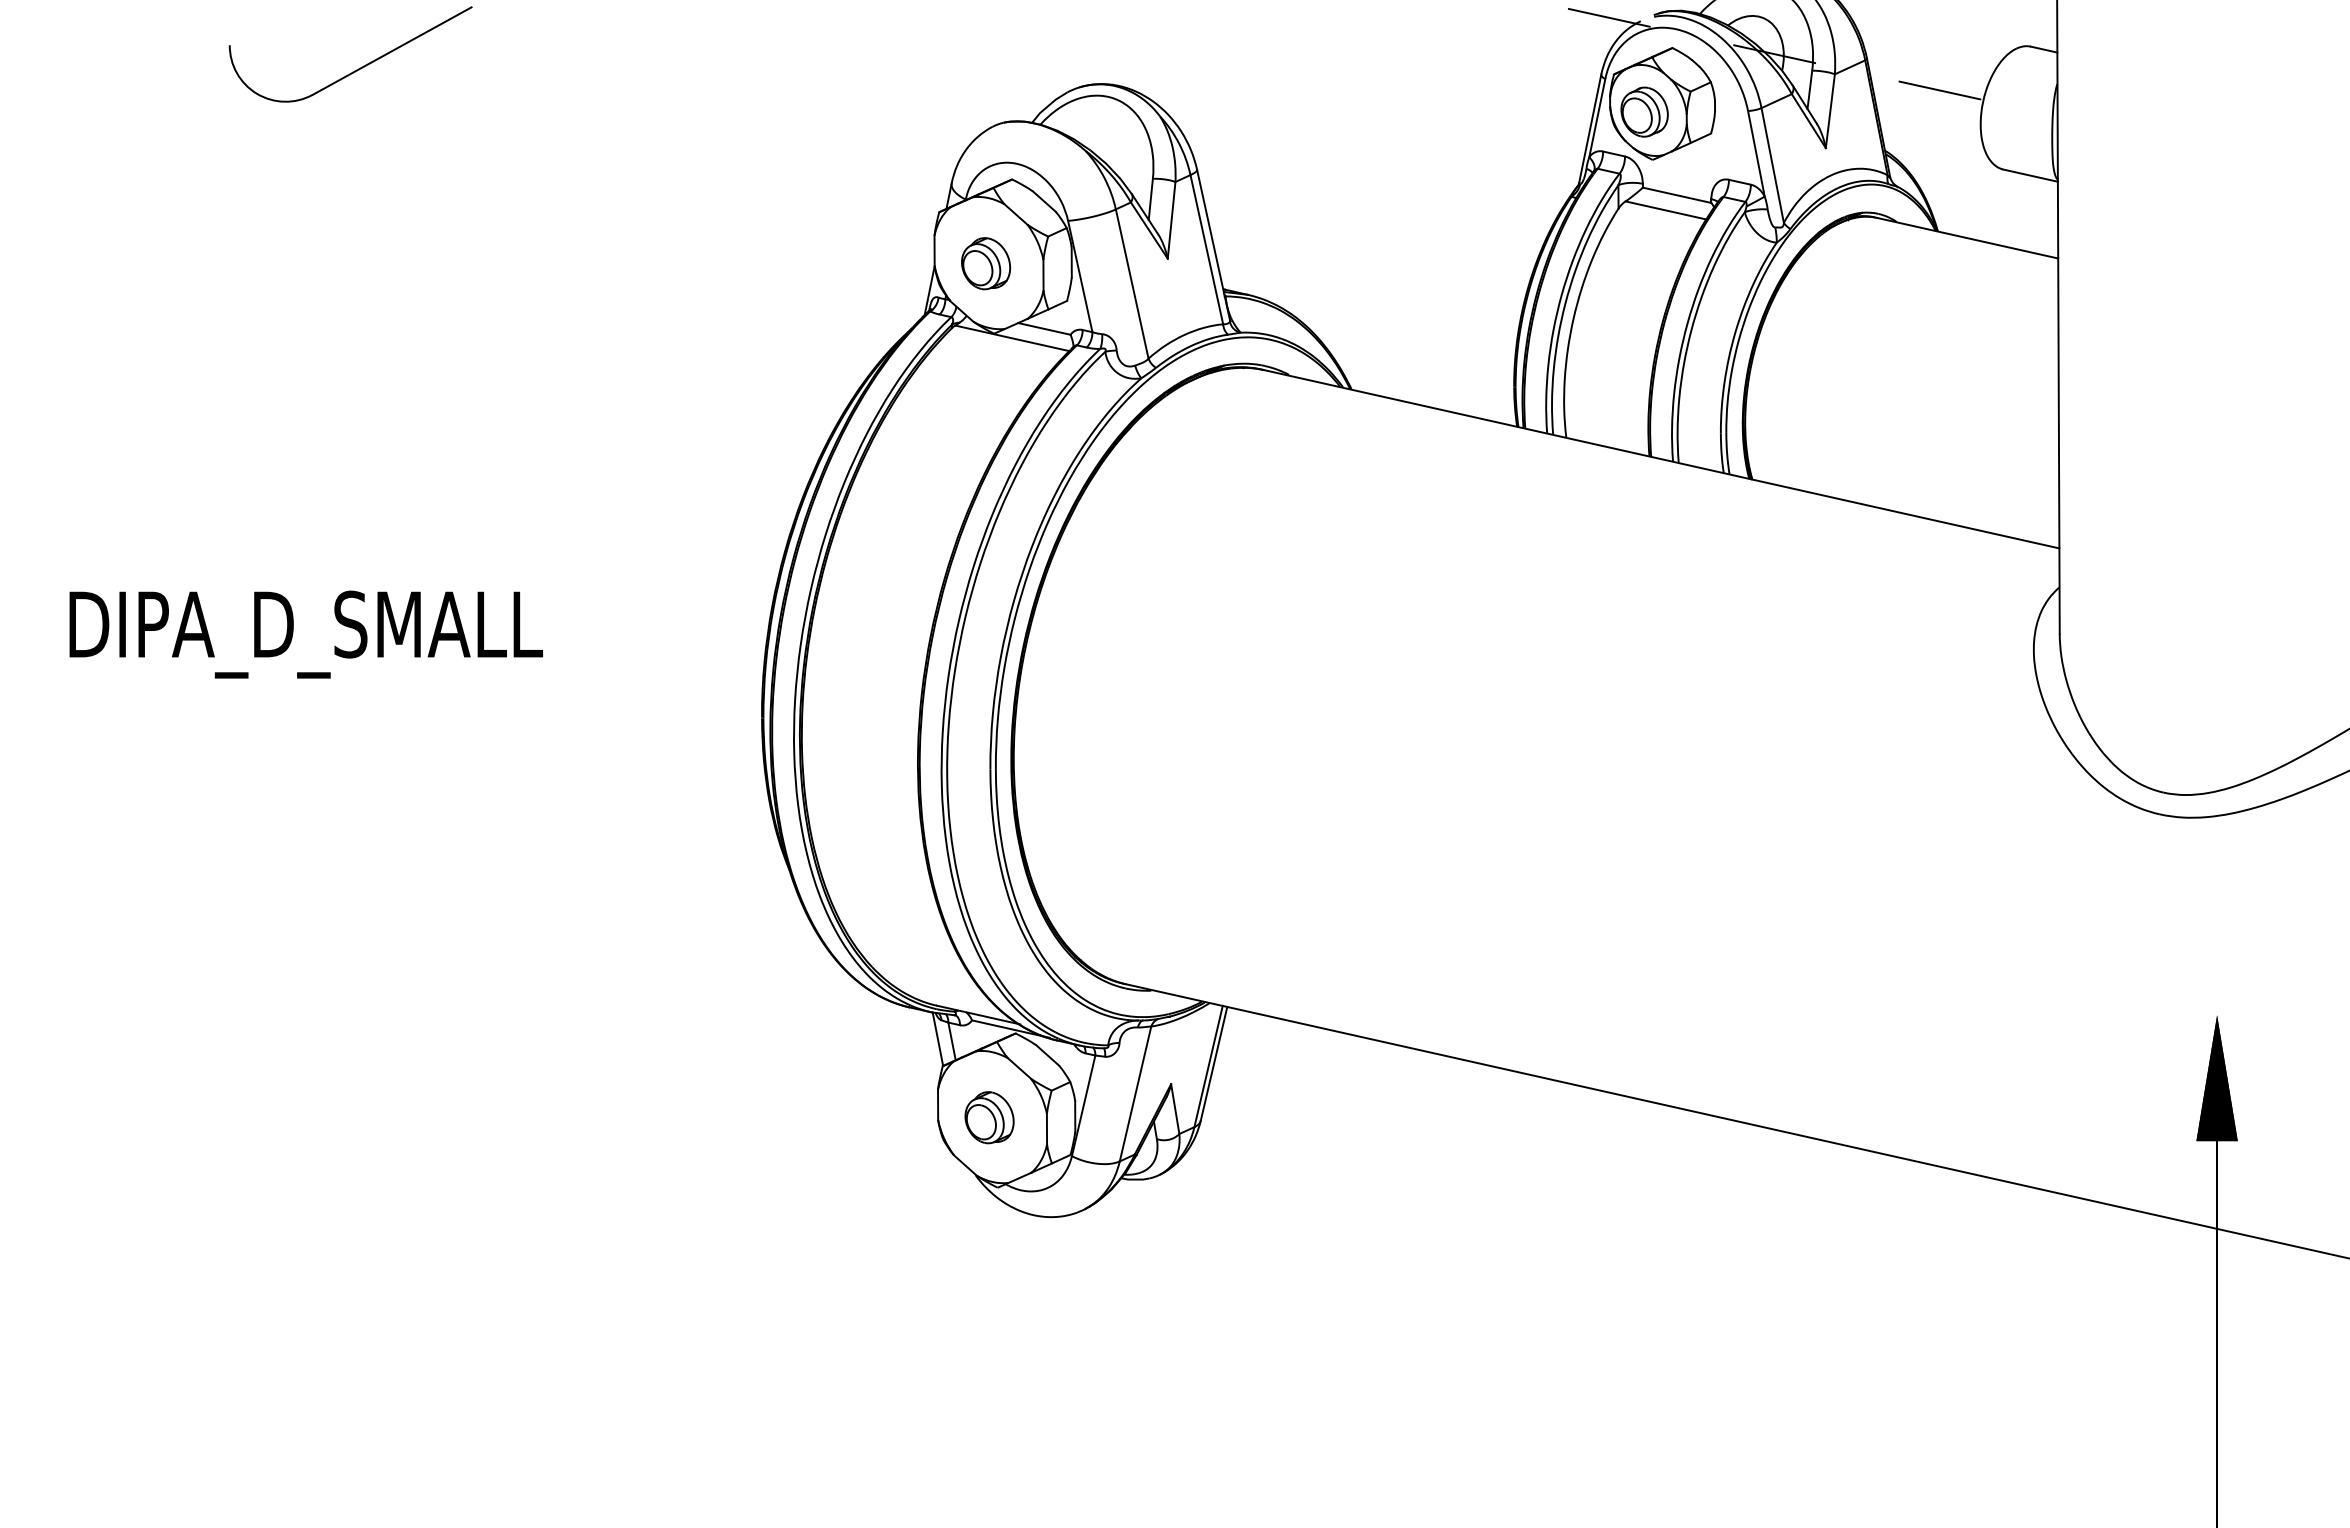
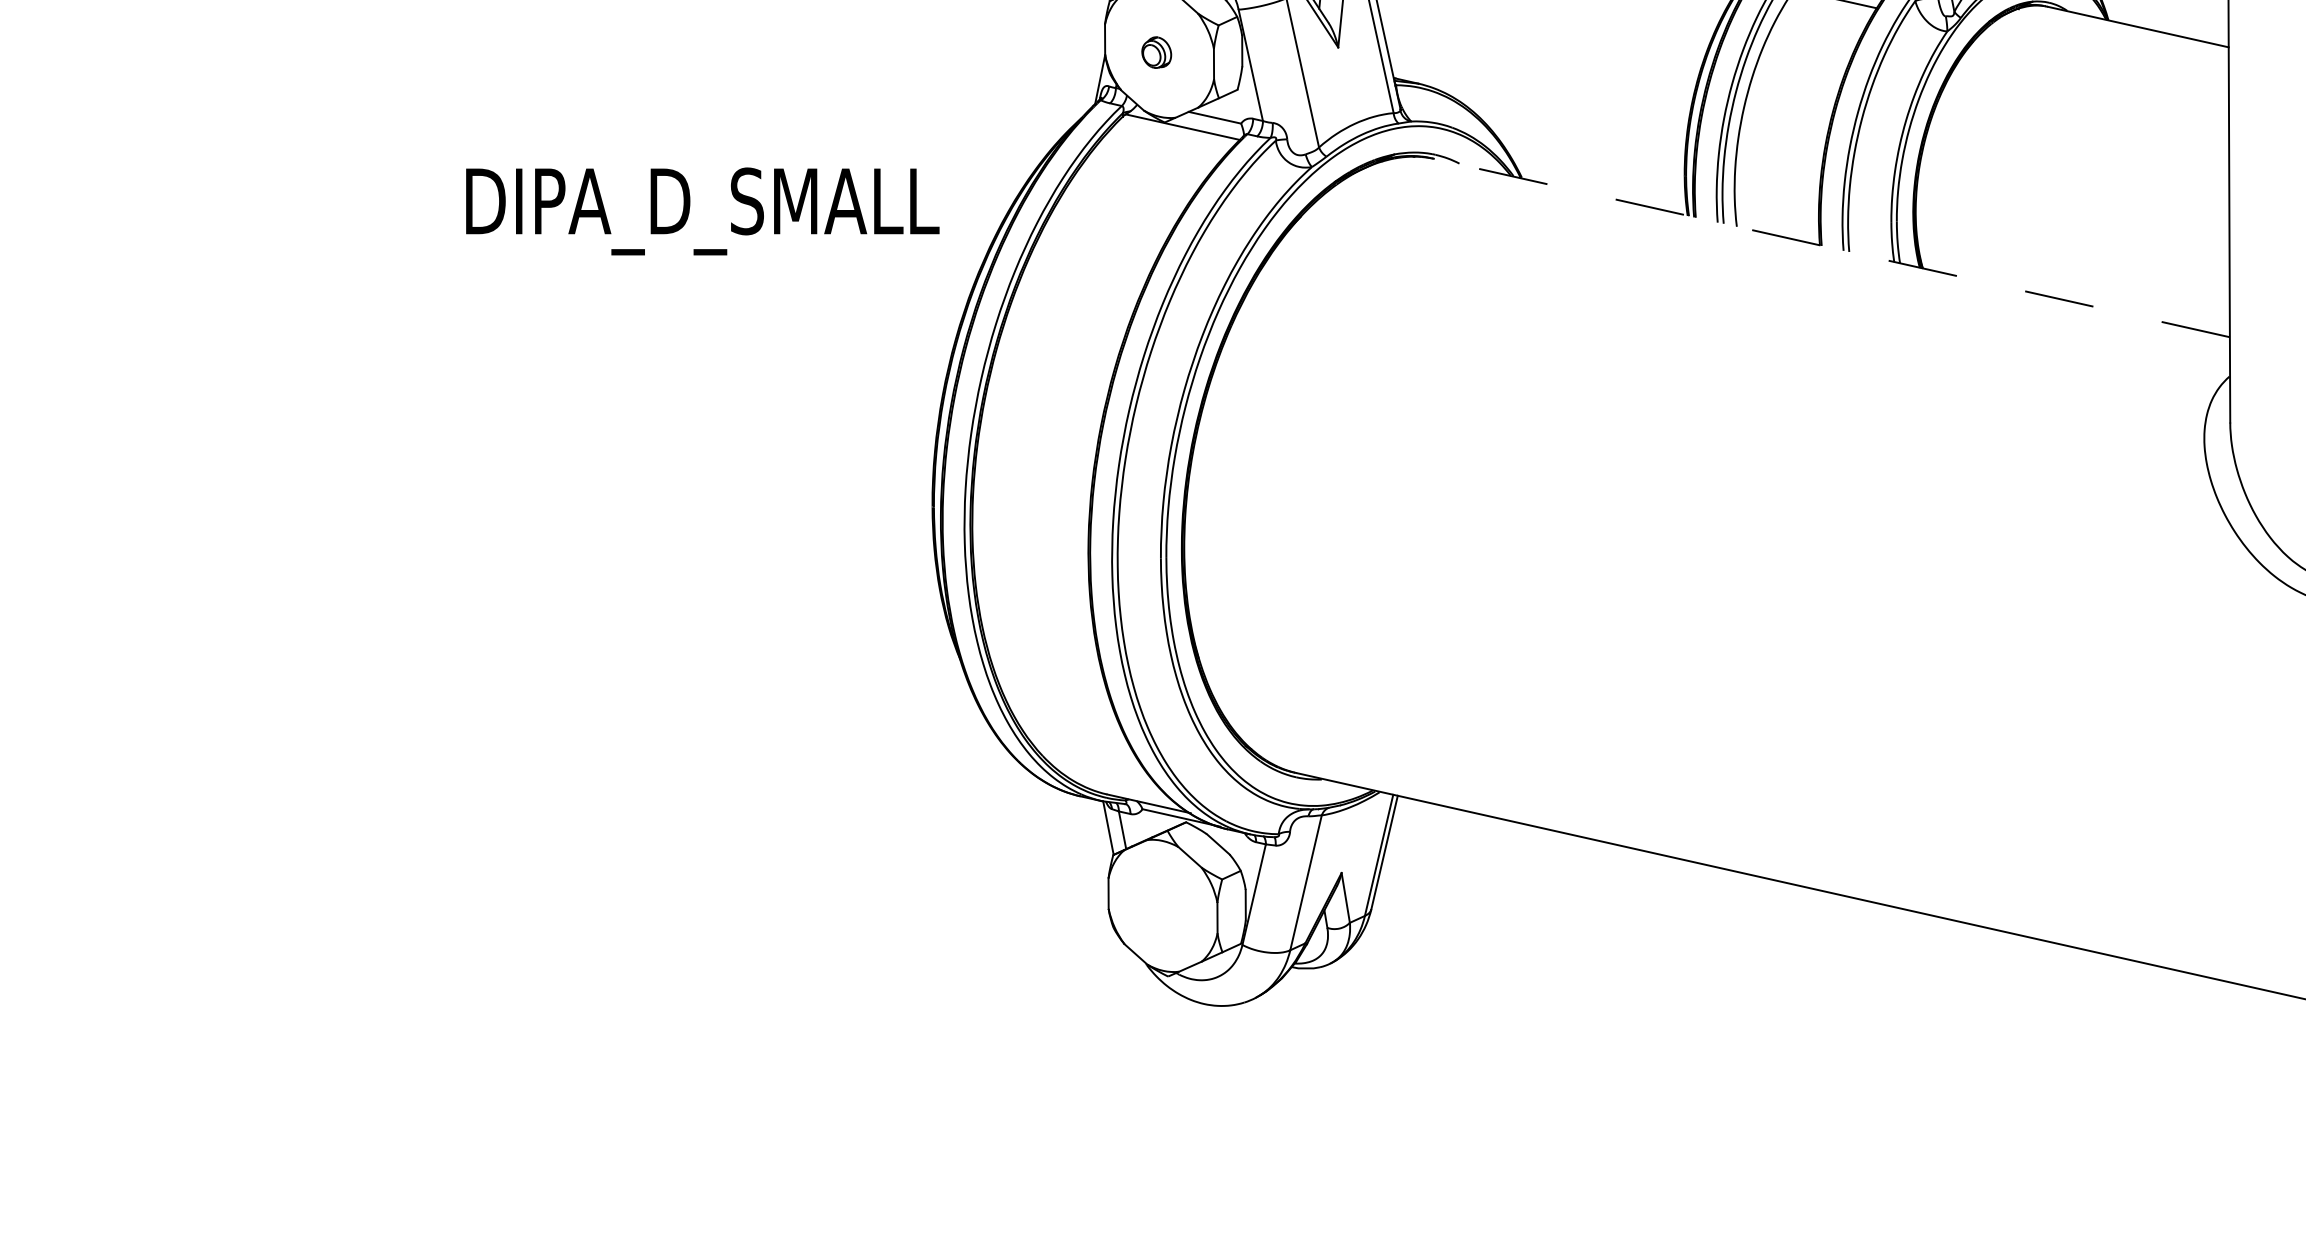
part: (986, 263) -> (1157, 52), size x0.6
line: (1661, 459) -> (1832, 248), solid -> dashed
text: (305, 634) -> (702, 211), moved
part: (989, 1117) -> (1160, 906), removed

